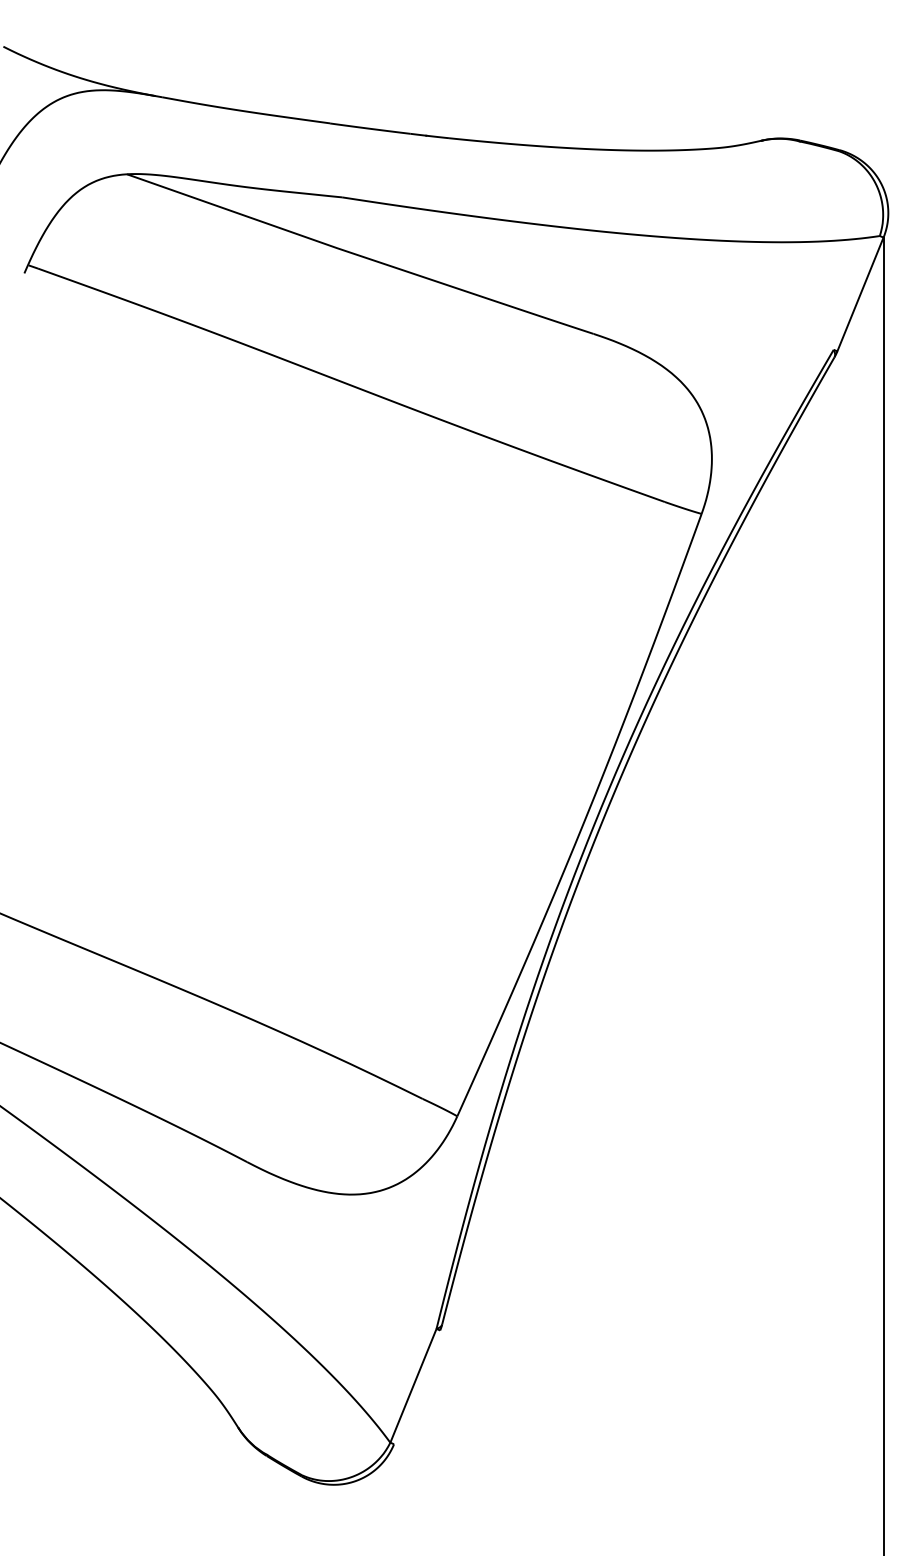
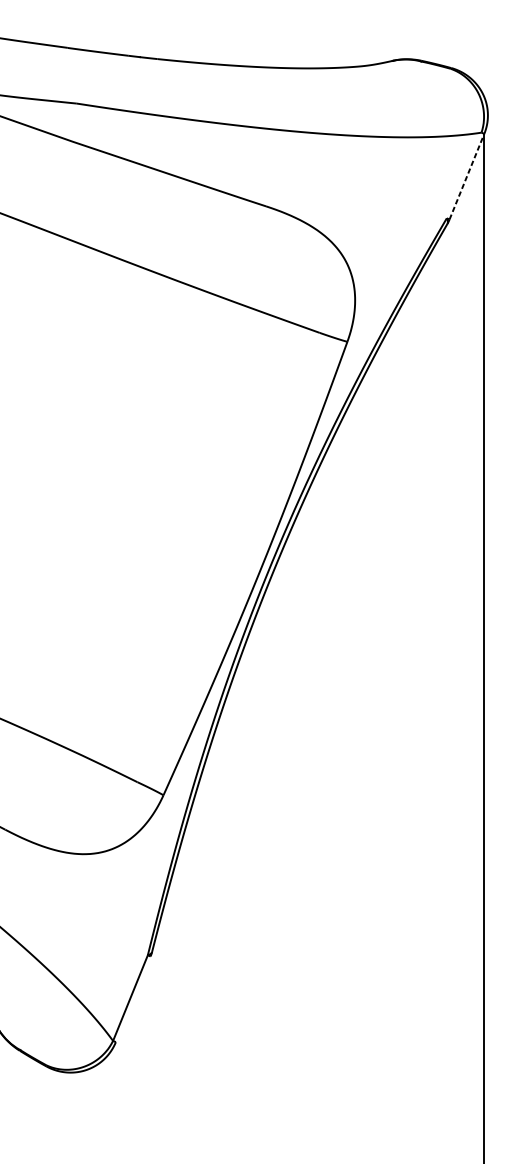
line: (860, 294) -> (466, 176), solid -> dashed

